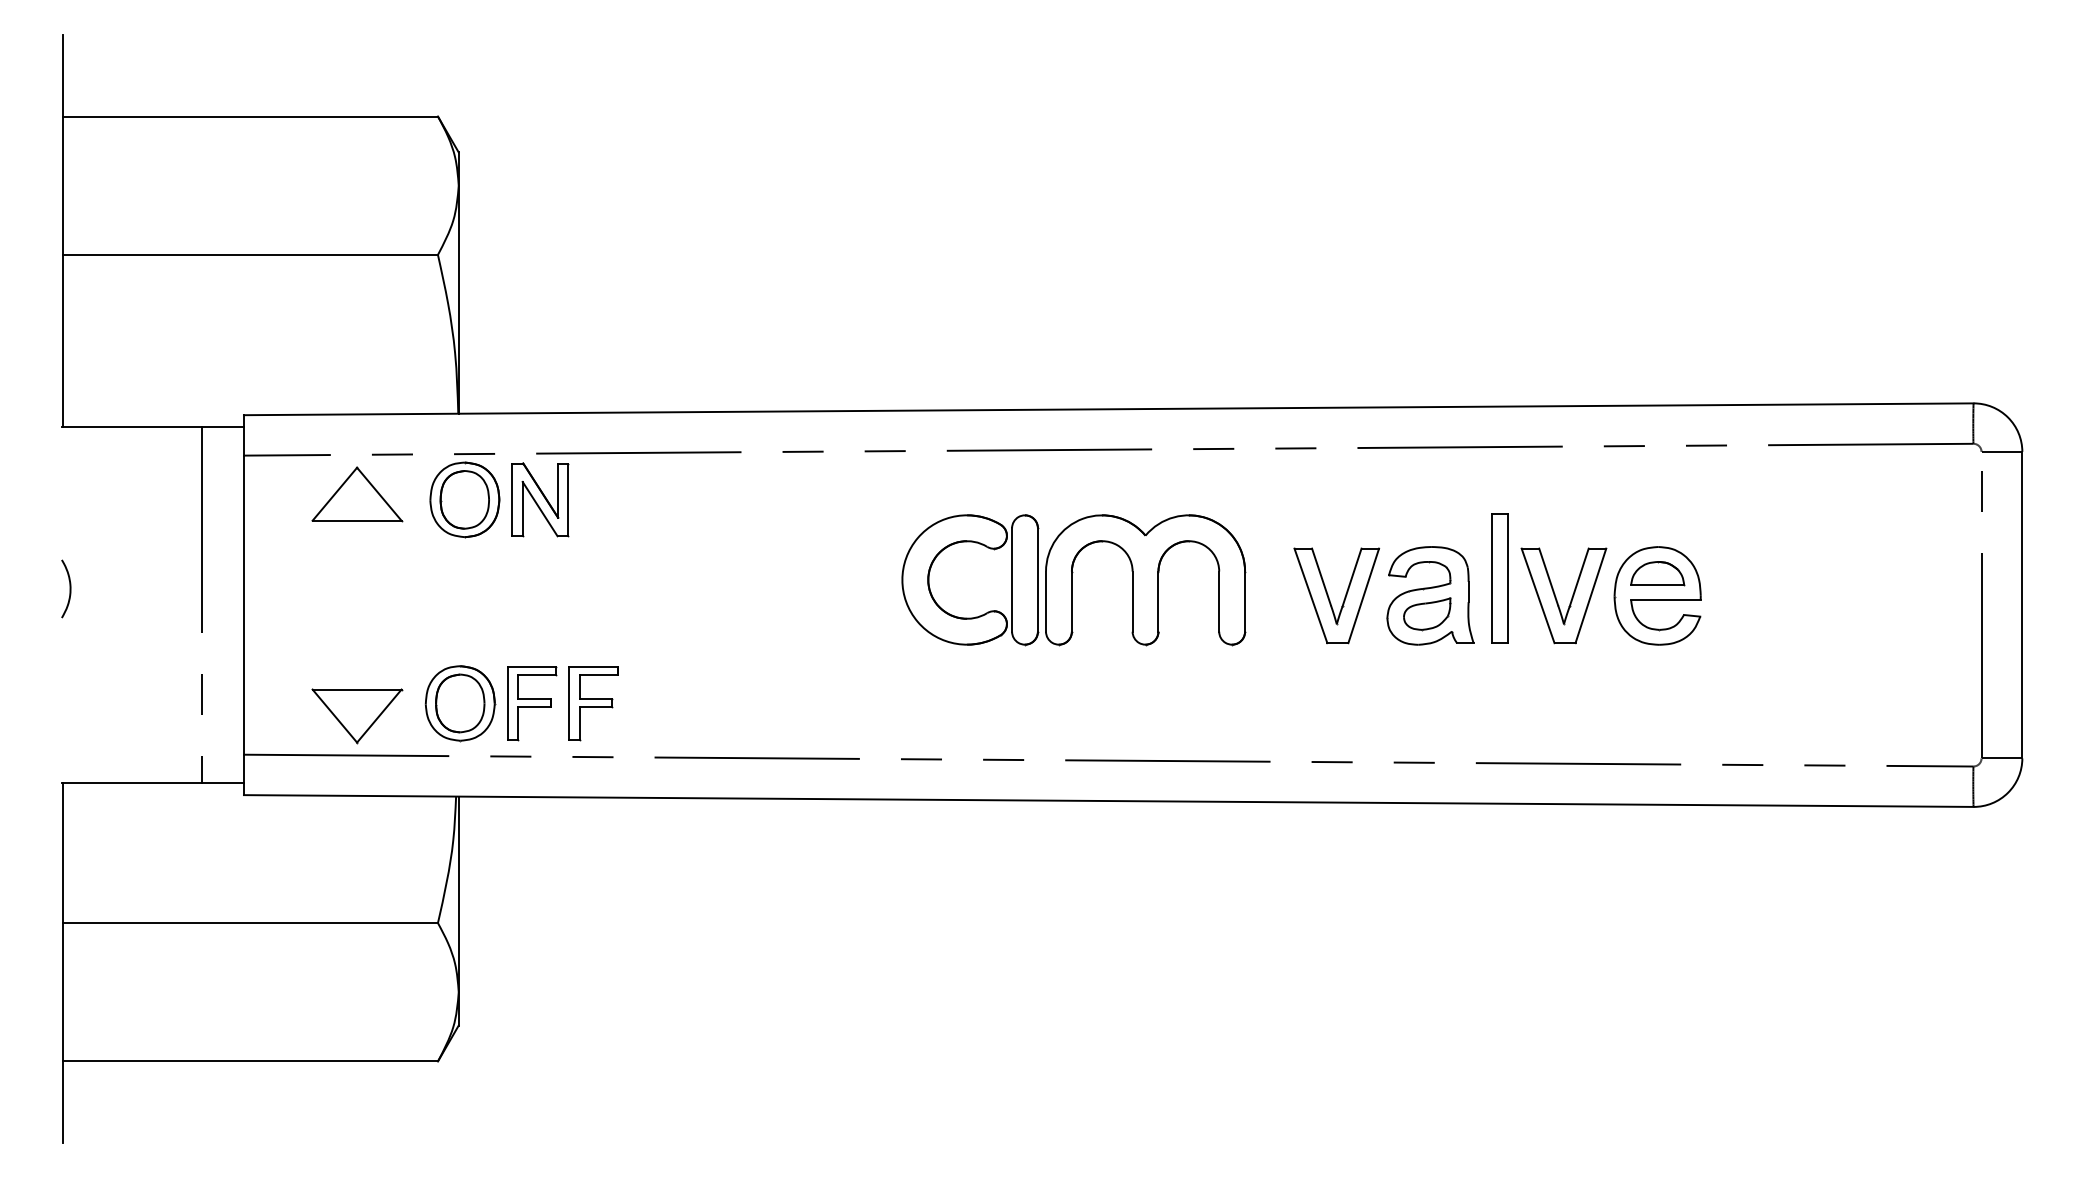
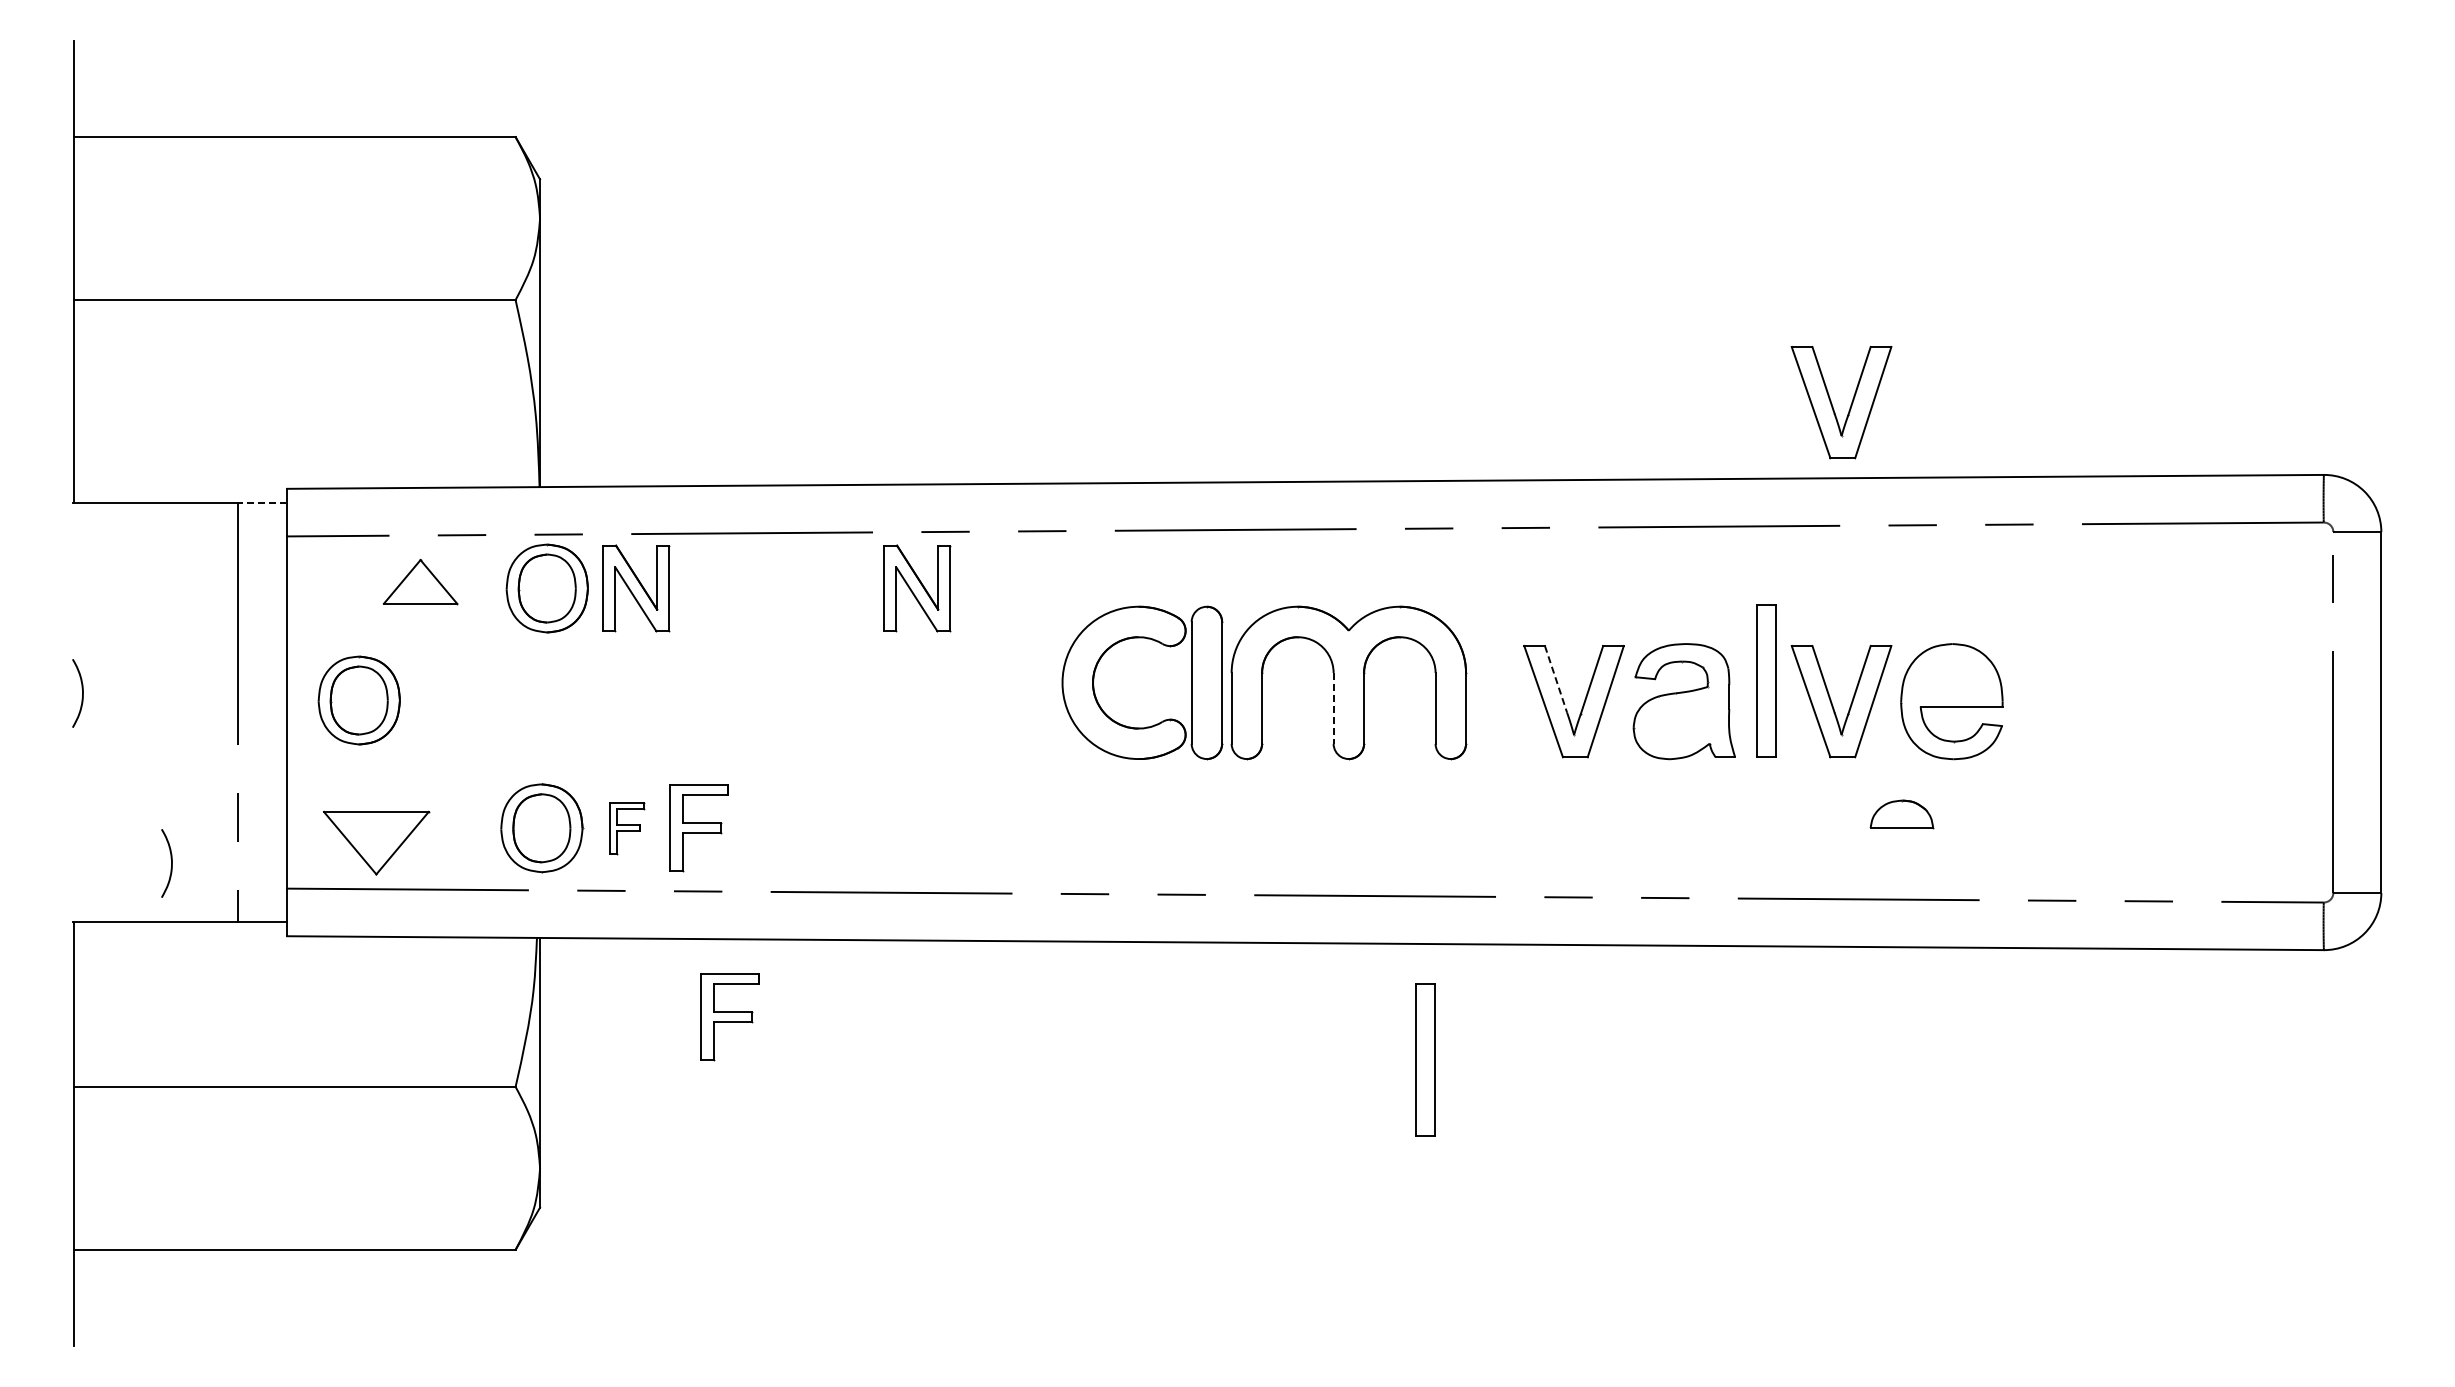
part: (1557, 345) -> (1833, 406), added
line: (223, 427) -> (262, 503), solid -> dashed
part: (357, 493) -> (420, 581), size x0.7
part: (779, 499) -> (917, 588), added
part: (1657, 573) -> (1901, 814), moved
line: (1321, 577) -> (1556, 679), solid -> dashed
part: (304, 594) -> (358, 700), added
line: (1132, 601) -> (1333, 708), solid -> dashed
part: (1427, 614) -> (1680, 723), removed
part: (532, 703) -> (626, 828), size x0.6
part: (357, 715) -> (376, 842), moved
curve: (145, 733) -> (171, 863), added
part: (619, 864) -> (729, 1017), added
part: (1210, 899) -> (1425, 1059), added

